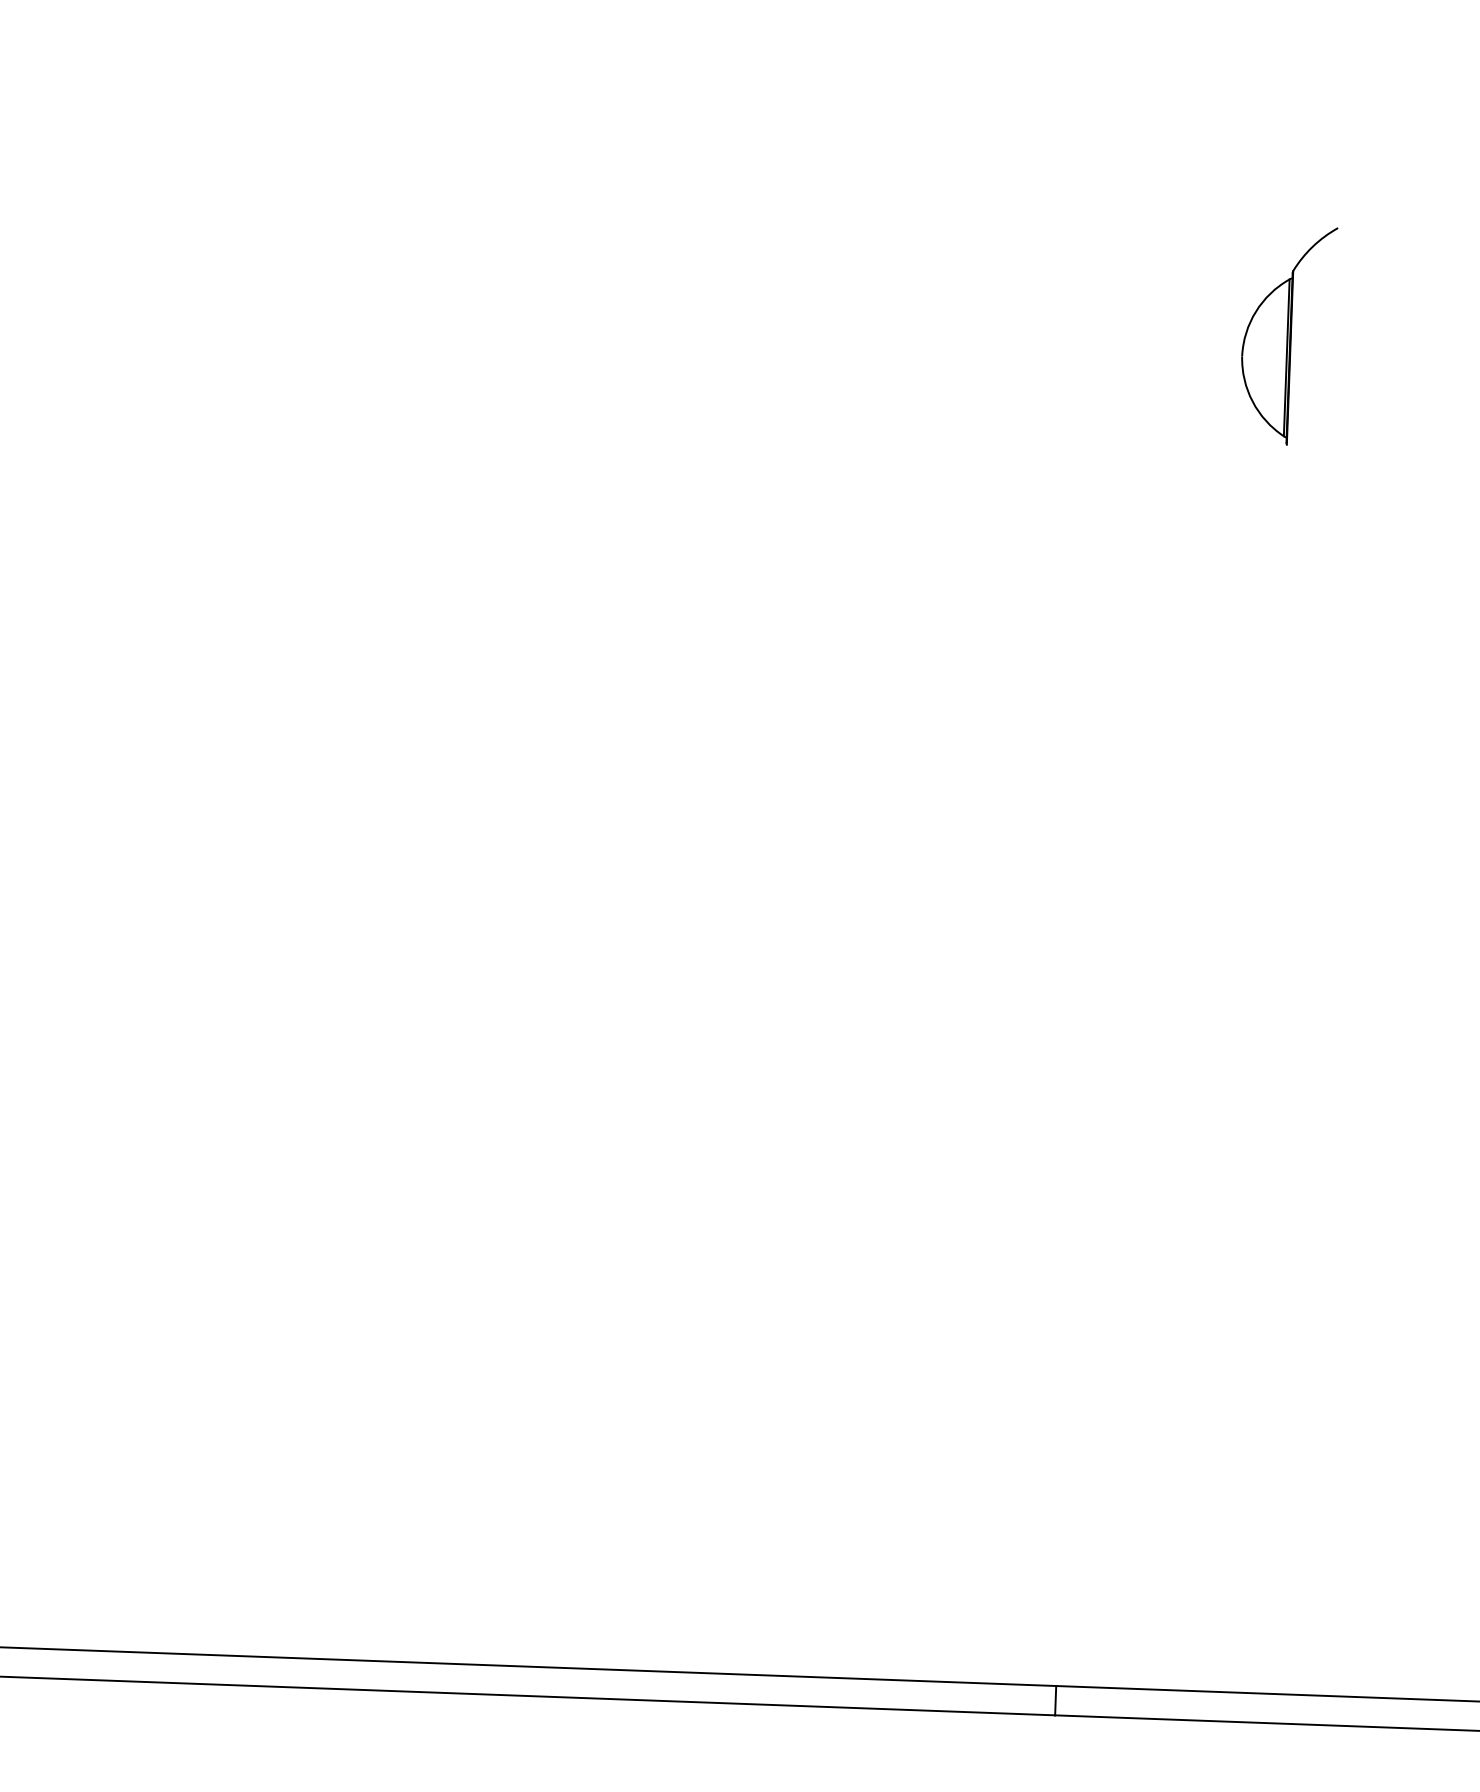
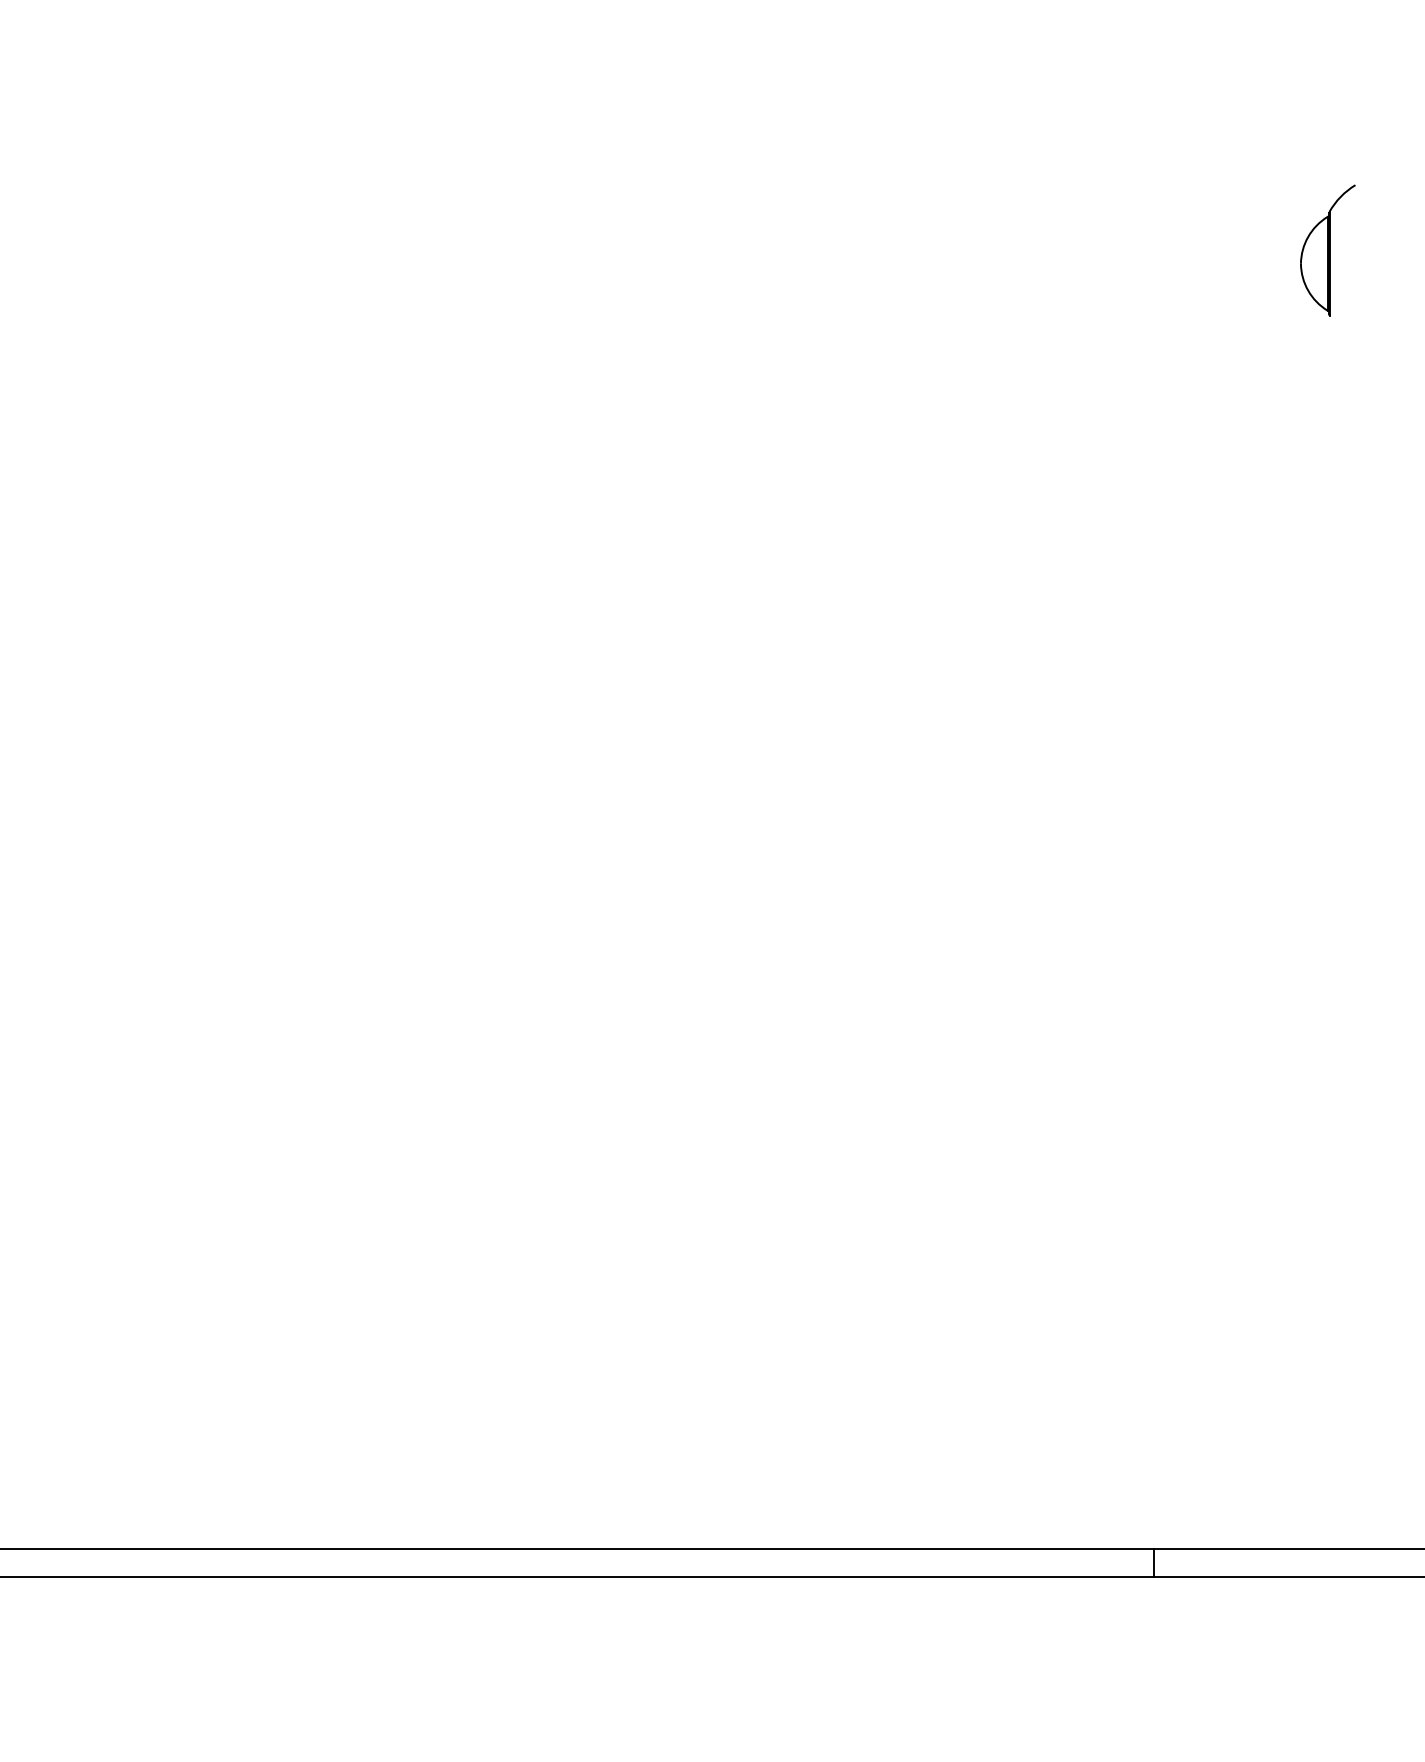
part: (1287, 335) -> (1327, 250), size x0.62

